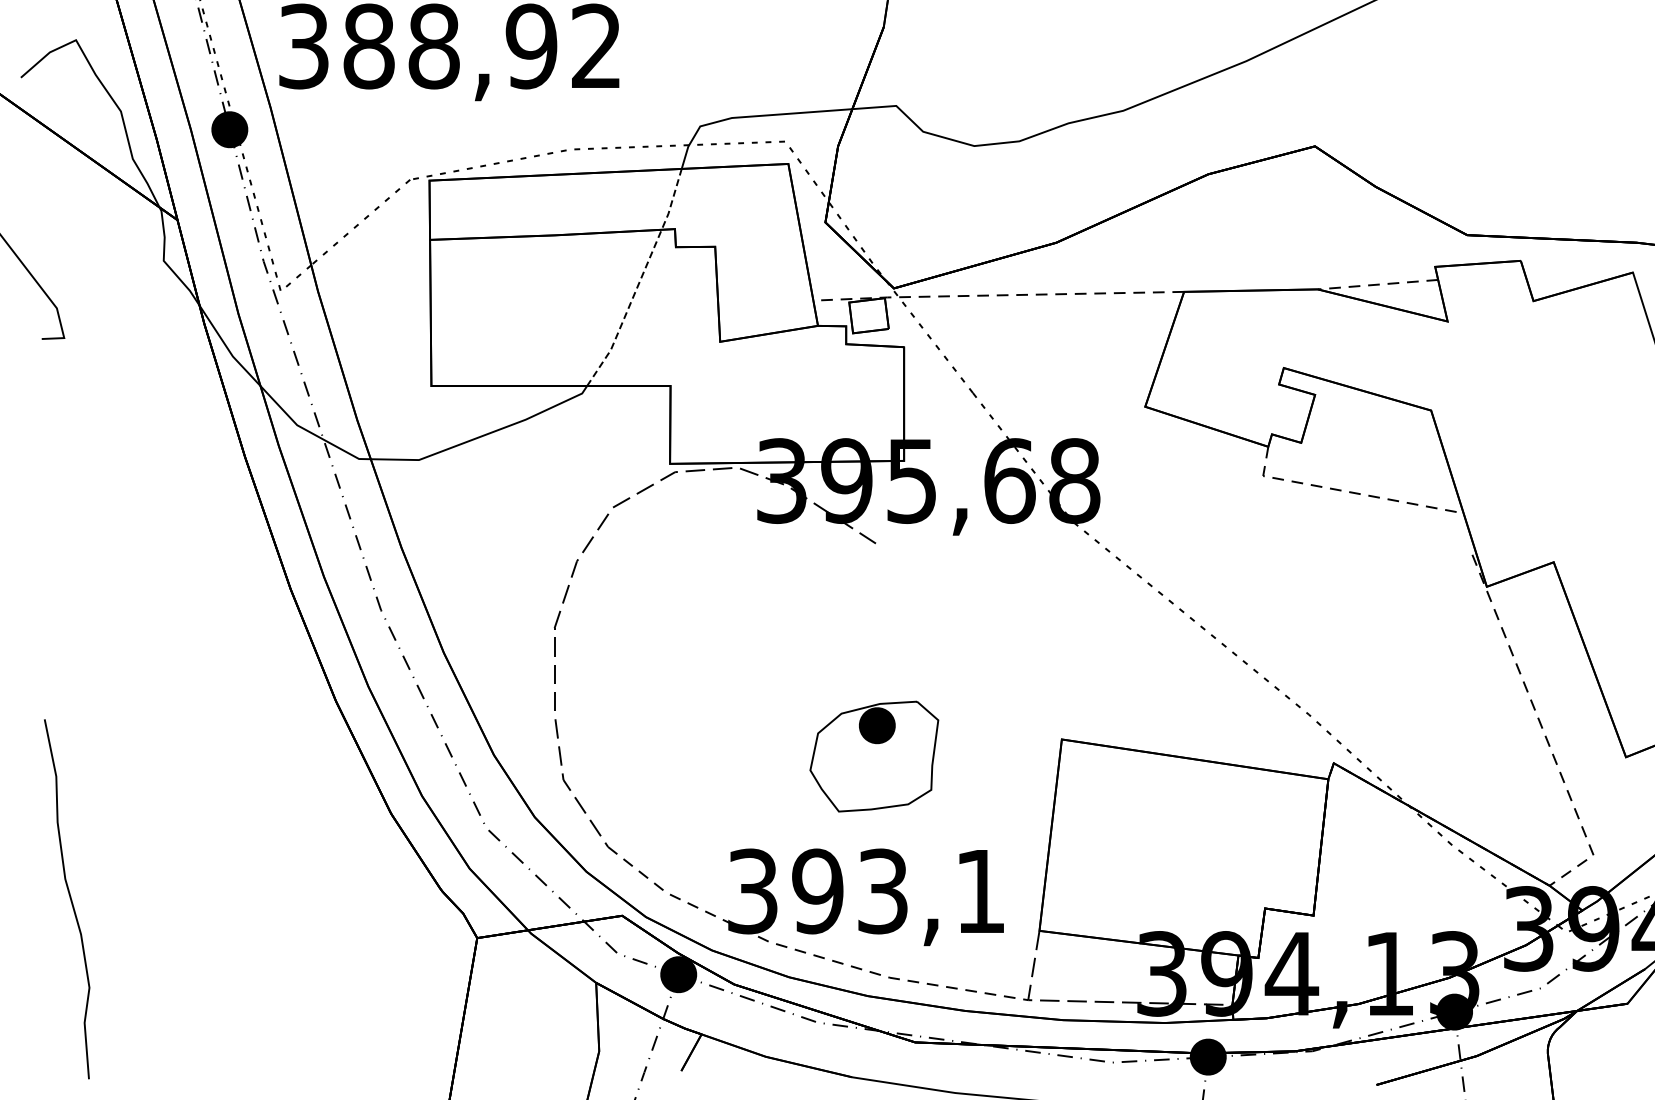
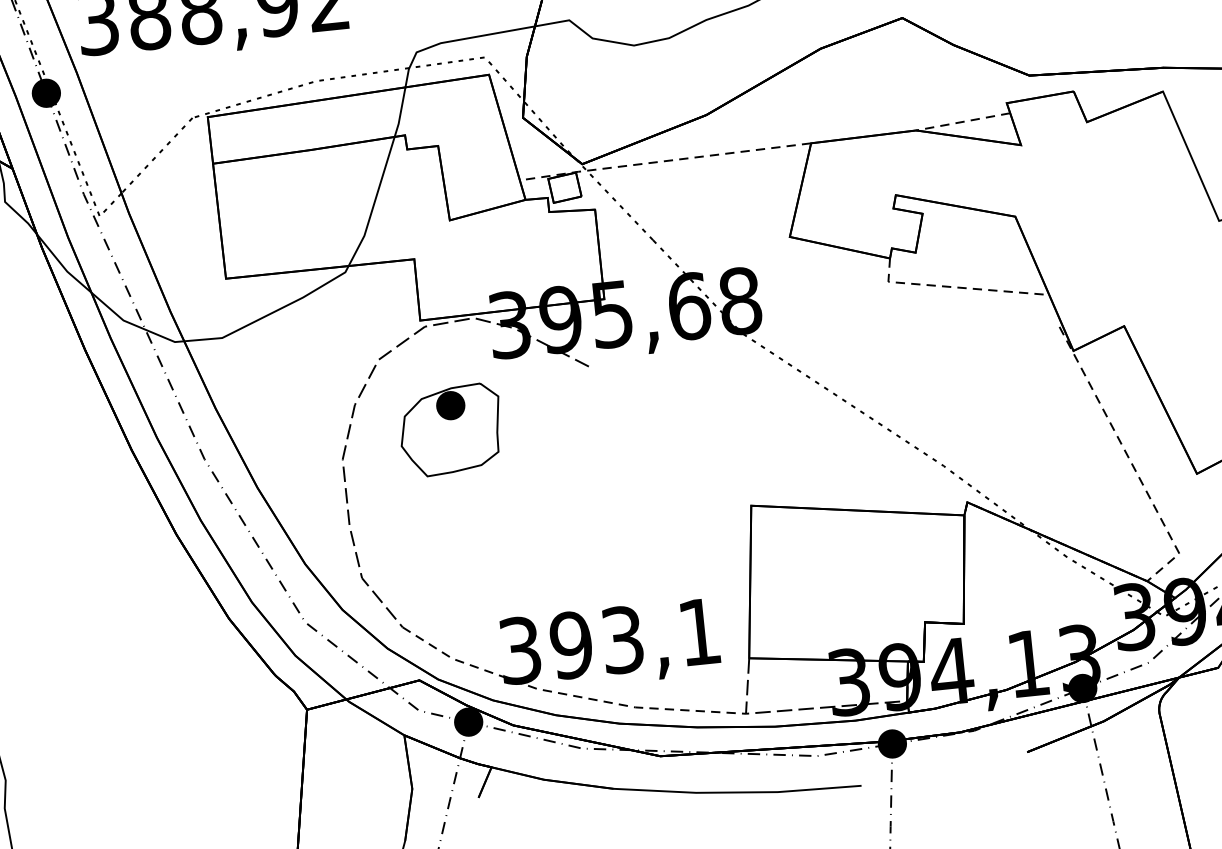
line: (640, 280) -> (382, 178), dashed -> solid
part: (874, 756) -> (451, 430), moved

